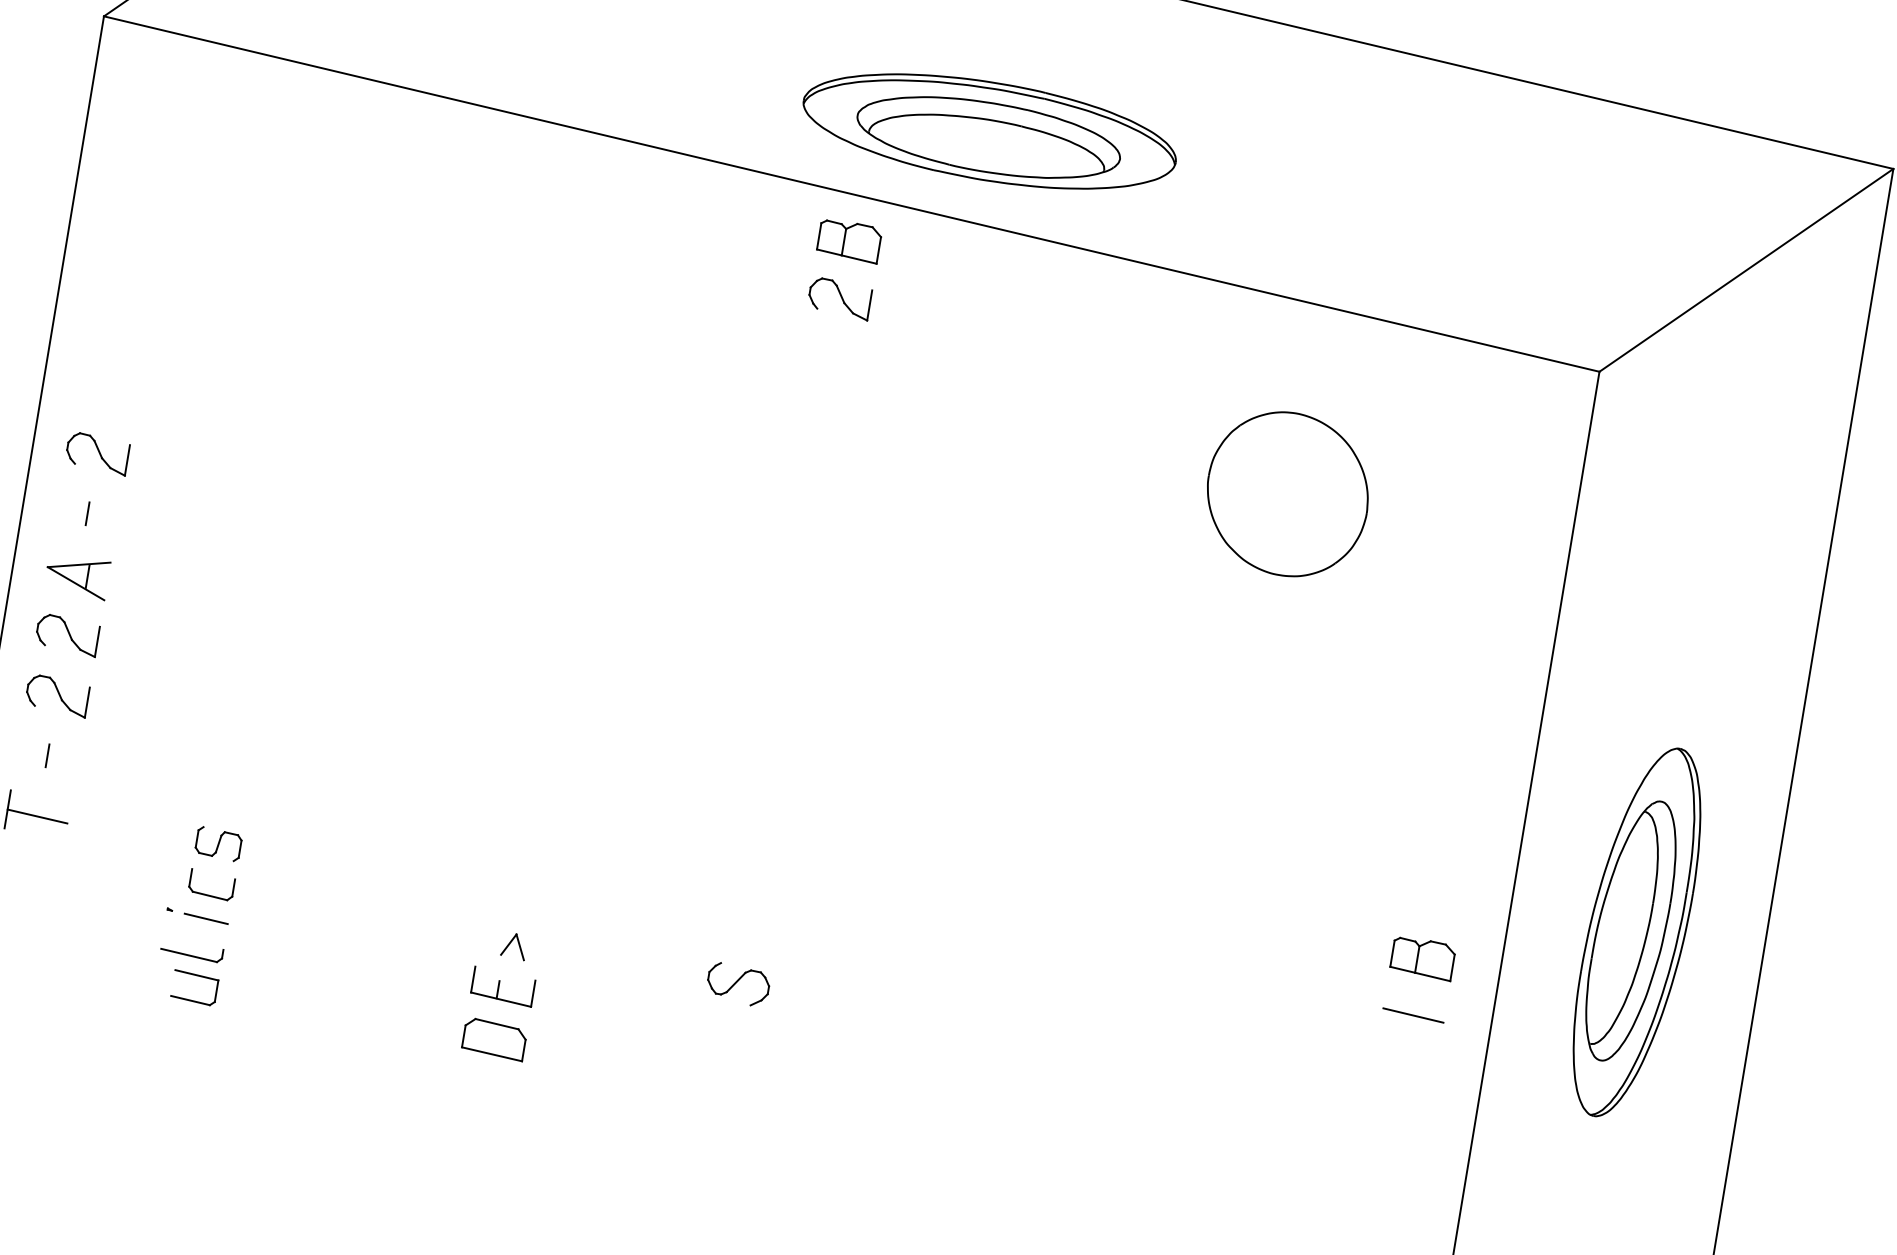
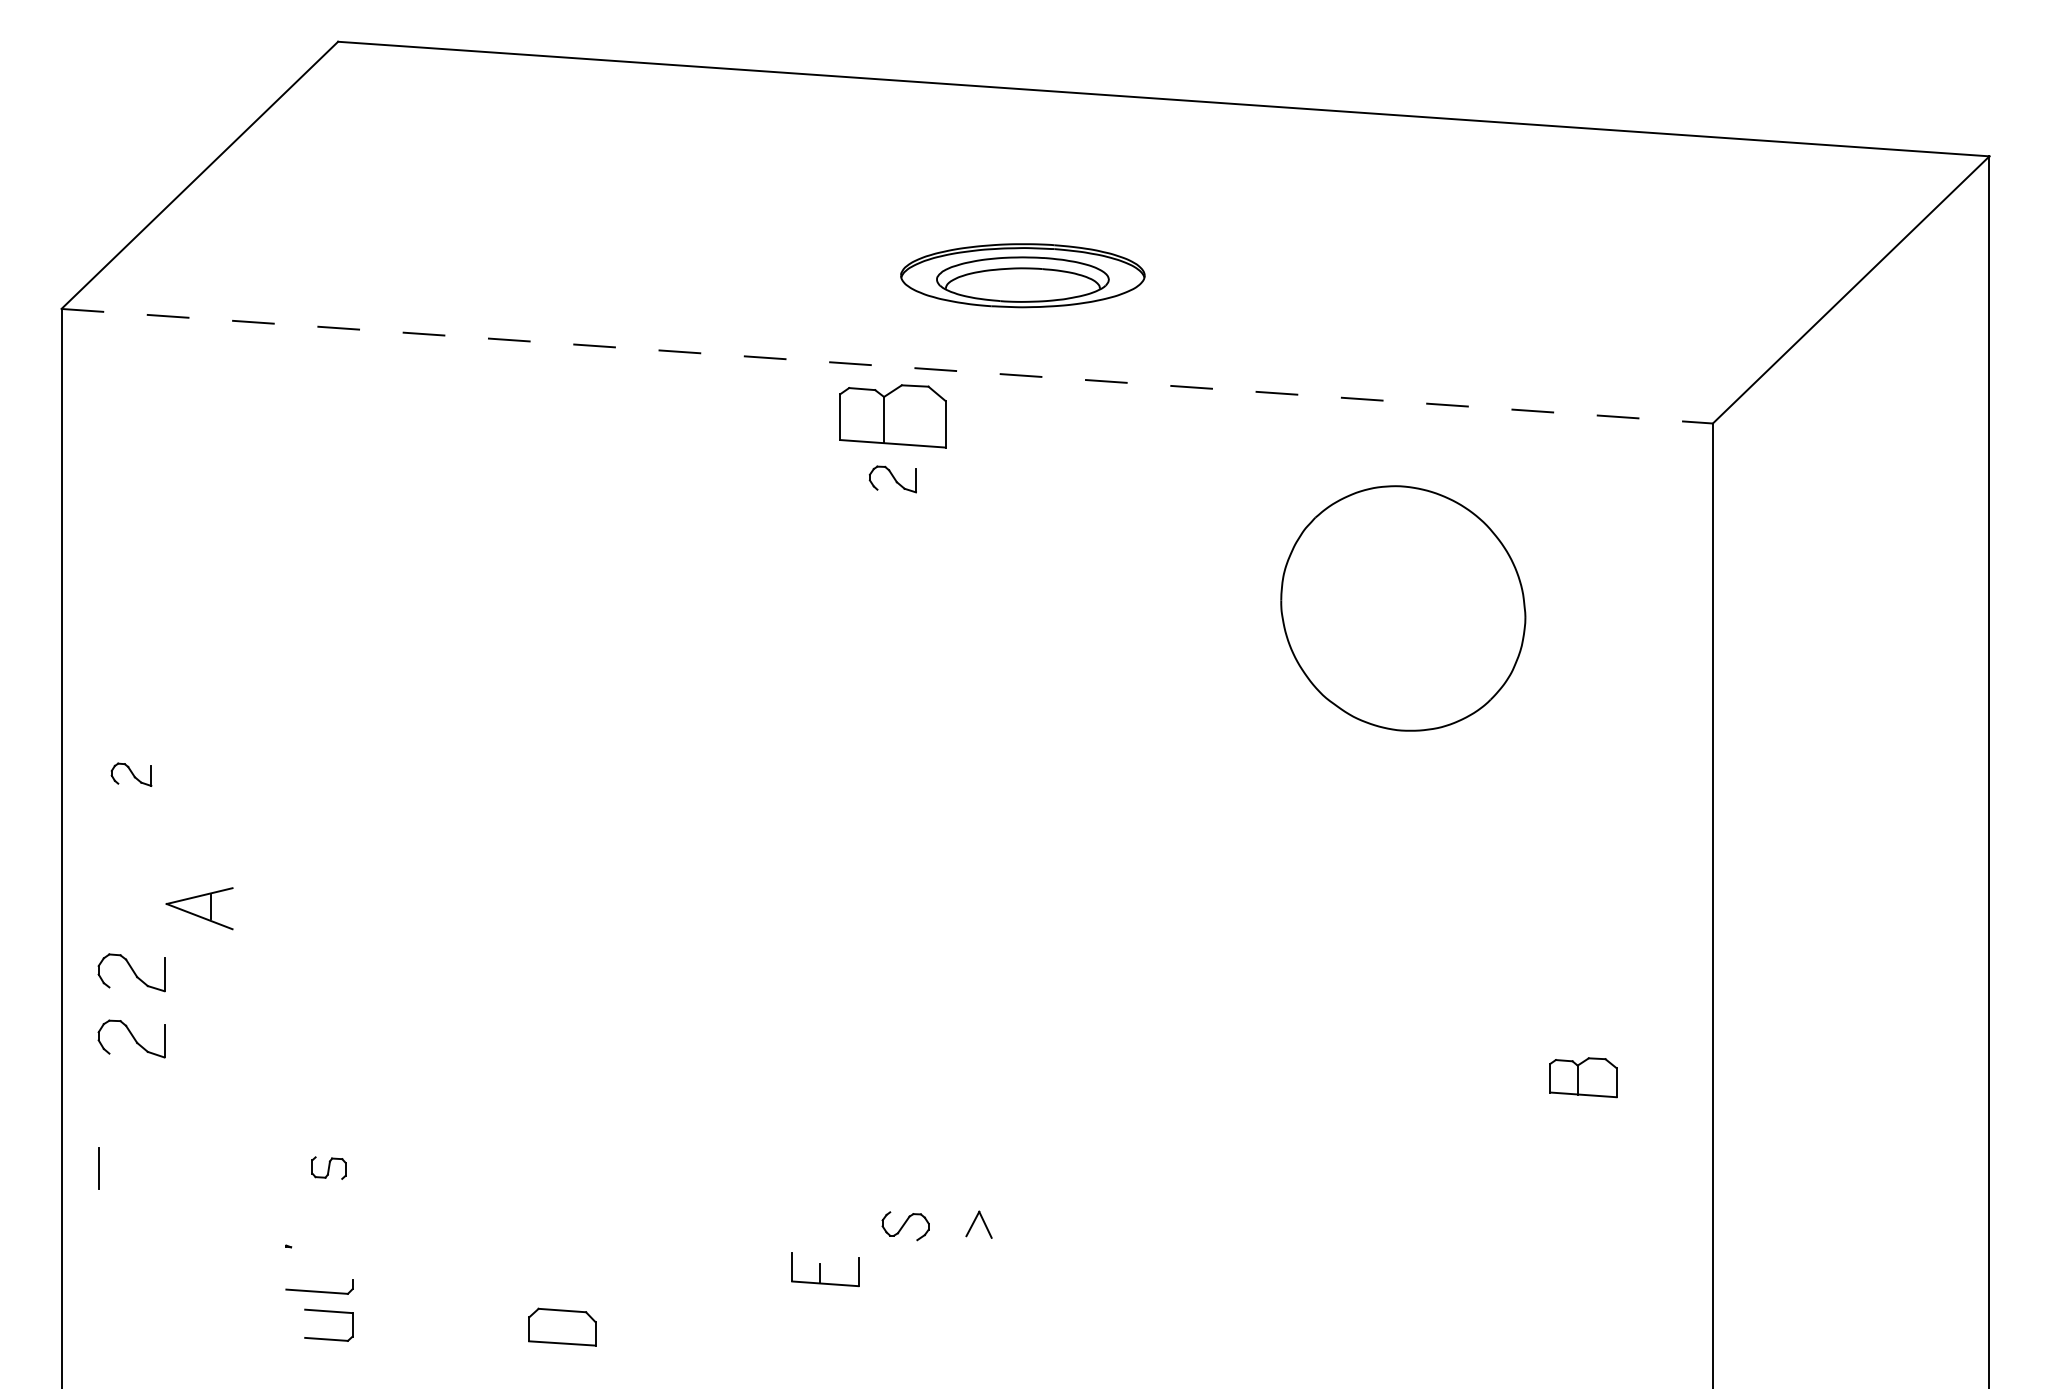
part: (989, 131) -> (1022, 275), size x0.6
line: (851, 194) -> (887, 366), solid -> dashed
part: (848, 240) -> (892, 416), size x1.6
part: (839, 298) -> (892, 479), size x0.7
part: (97, 453) -> (131, 774), size x0.6
part: (1287, 494) -> (1403, 608), size x1.4
line: (87, 513) -> (131, 839), removed
part: (77, 576) -> (199, 908), moved
line: (47, 755) -> (131, 1104), removed
line: (37, 816) -> (131, 1170), removed
part: (218, 843) -> (328, 1167), size x0.7
part: (209, 894) -> (328, 1223), removed
line: (205, 918) -> (328, 1249), removed
part: (1636, 932) -> (1850, 1012), removed
part: (513, 945) -> (978, 1224), moved
part: (1422, 958) -> (1583, 1077), moved
part: (738, 984) -> (905, 1226), size x0.7
part: (503, 986) -> (825, 1269), moved
line: (1413, 1014) -> (1628, 1139), removed
part: (494, 1038) -> (562, 1326), moved

